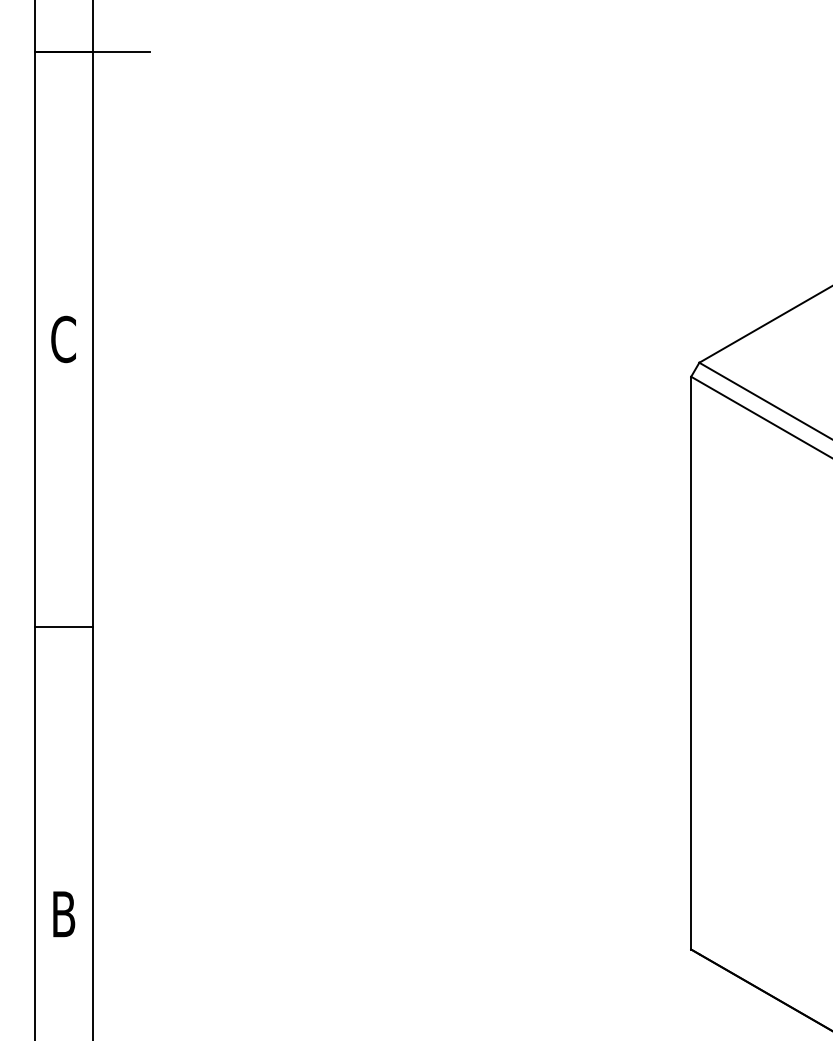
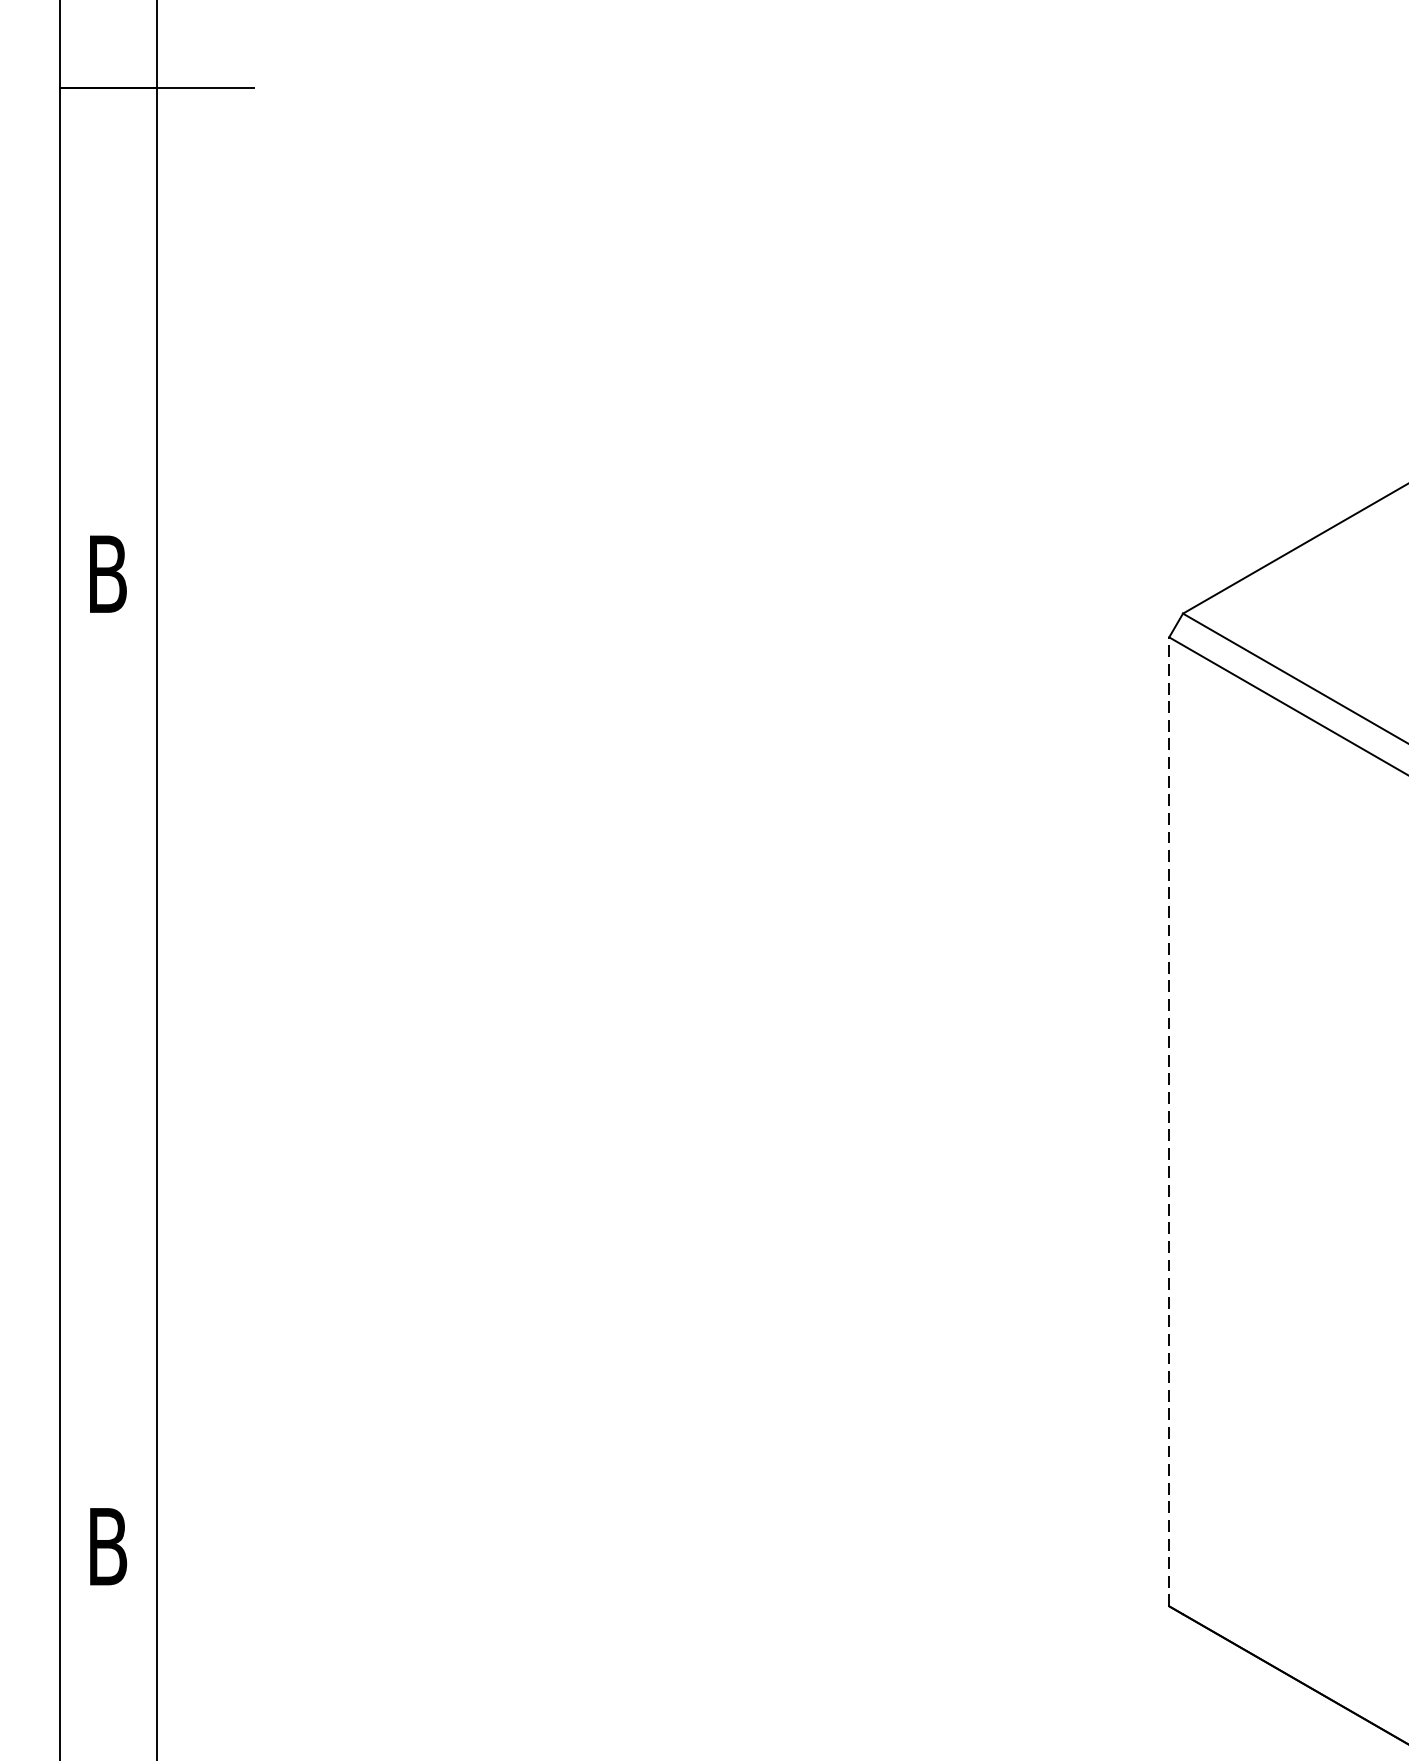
text: (63, 339) -> (107, 574), C -> B
line: (63, 626) -> (107, 1059), removed
line: (691, 662) -> (1169, 1120), solid -> dashed

